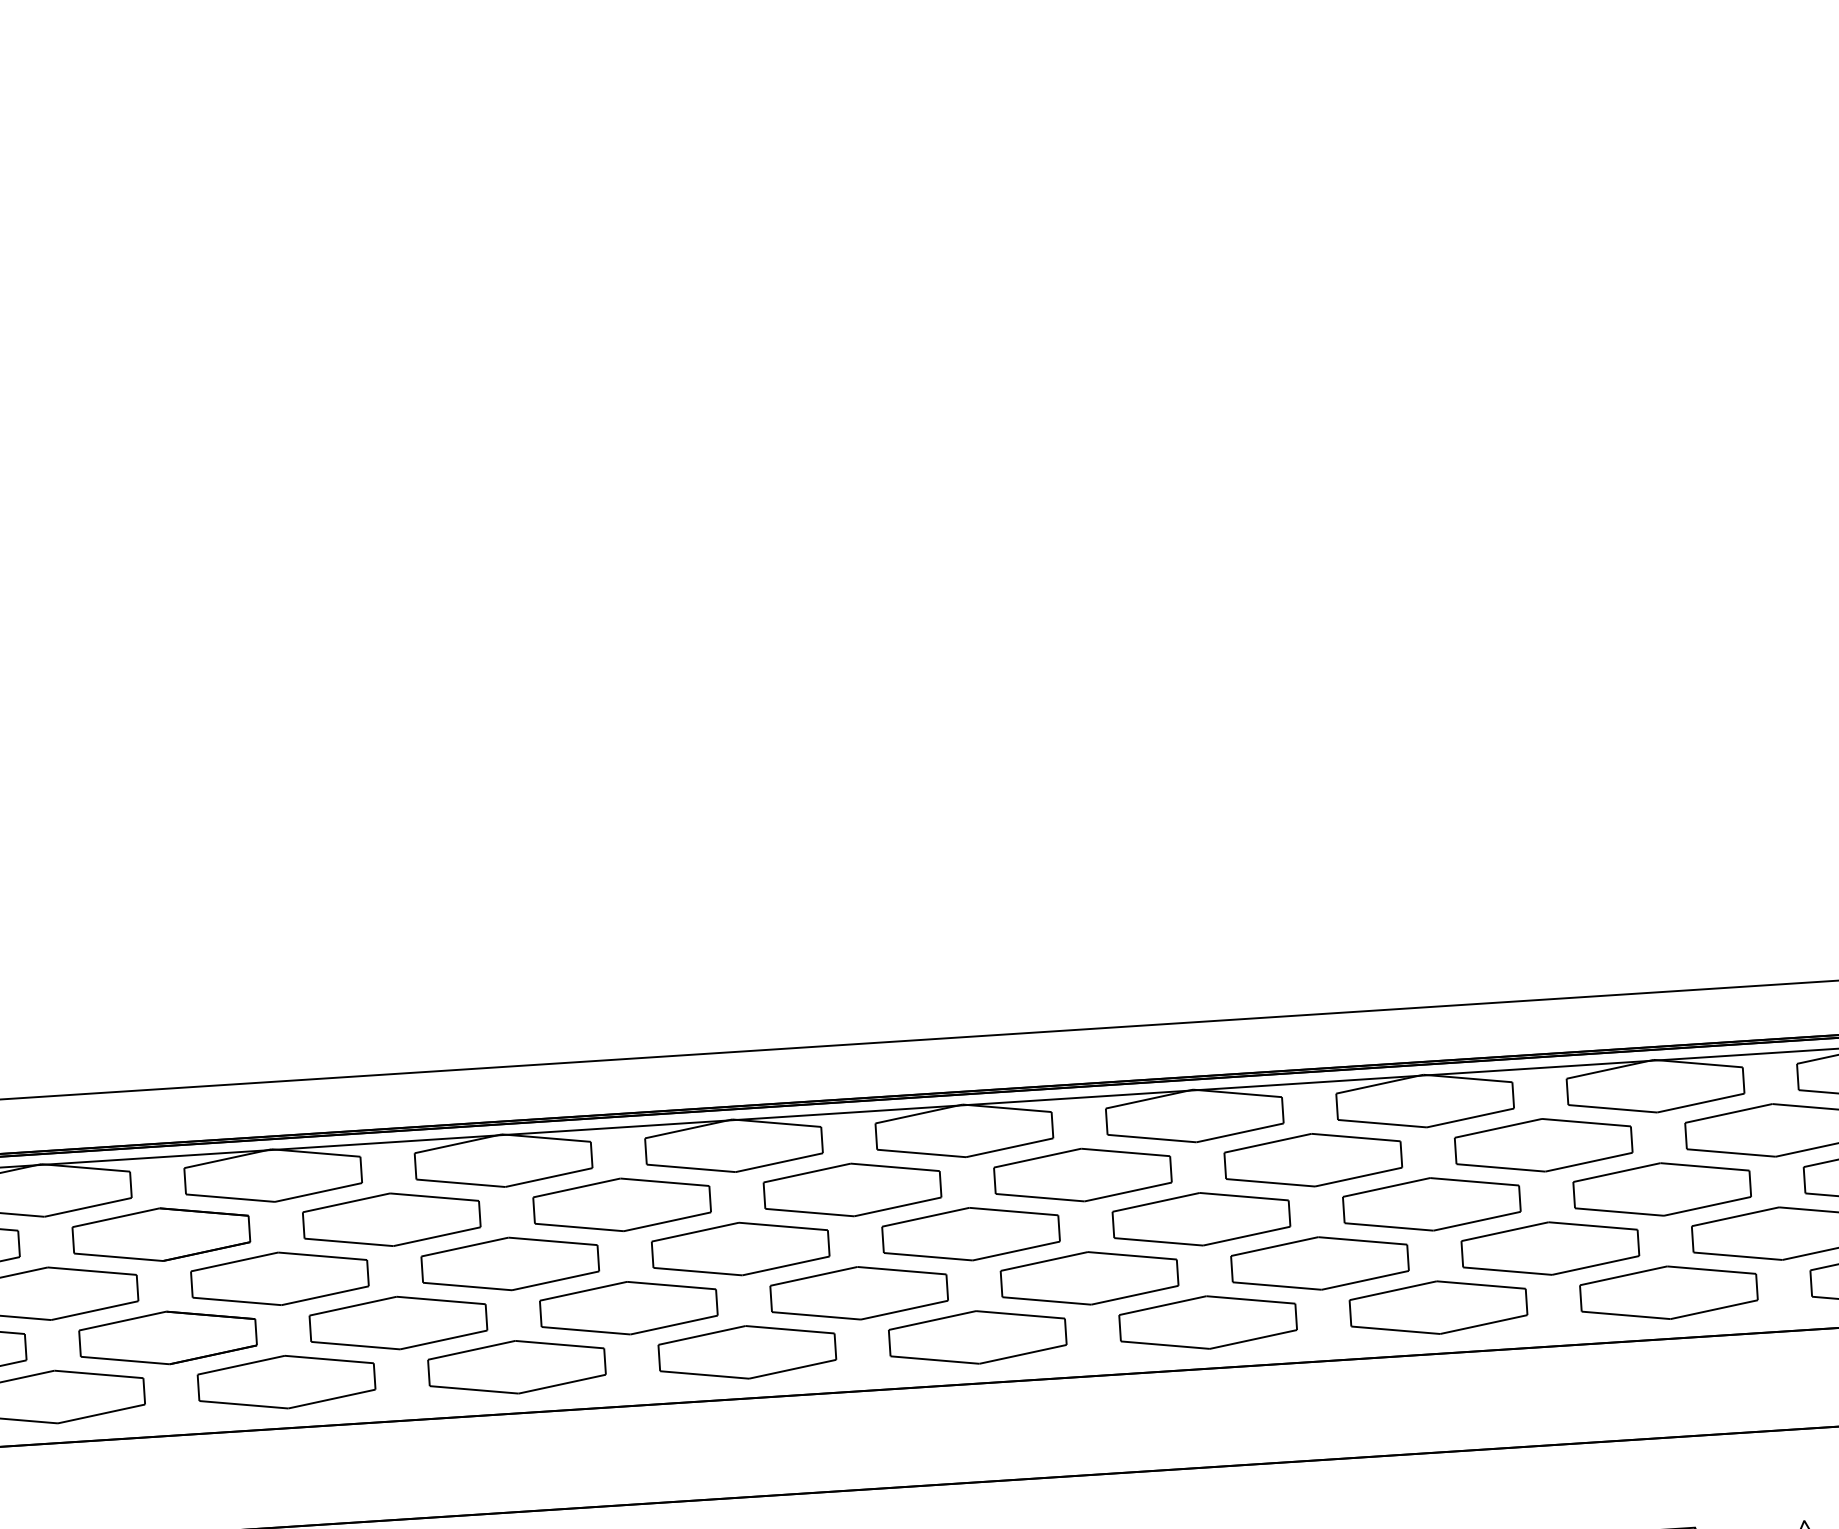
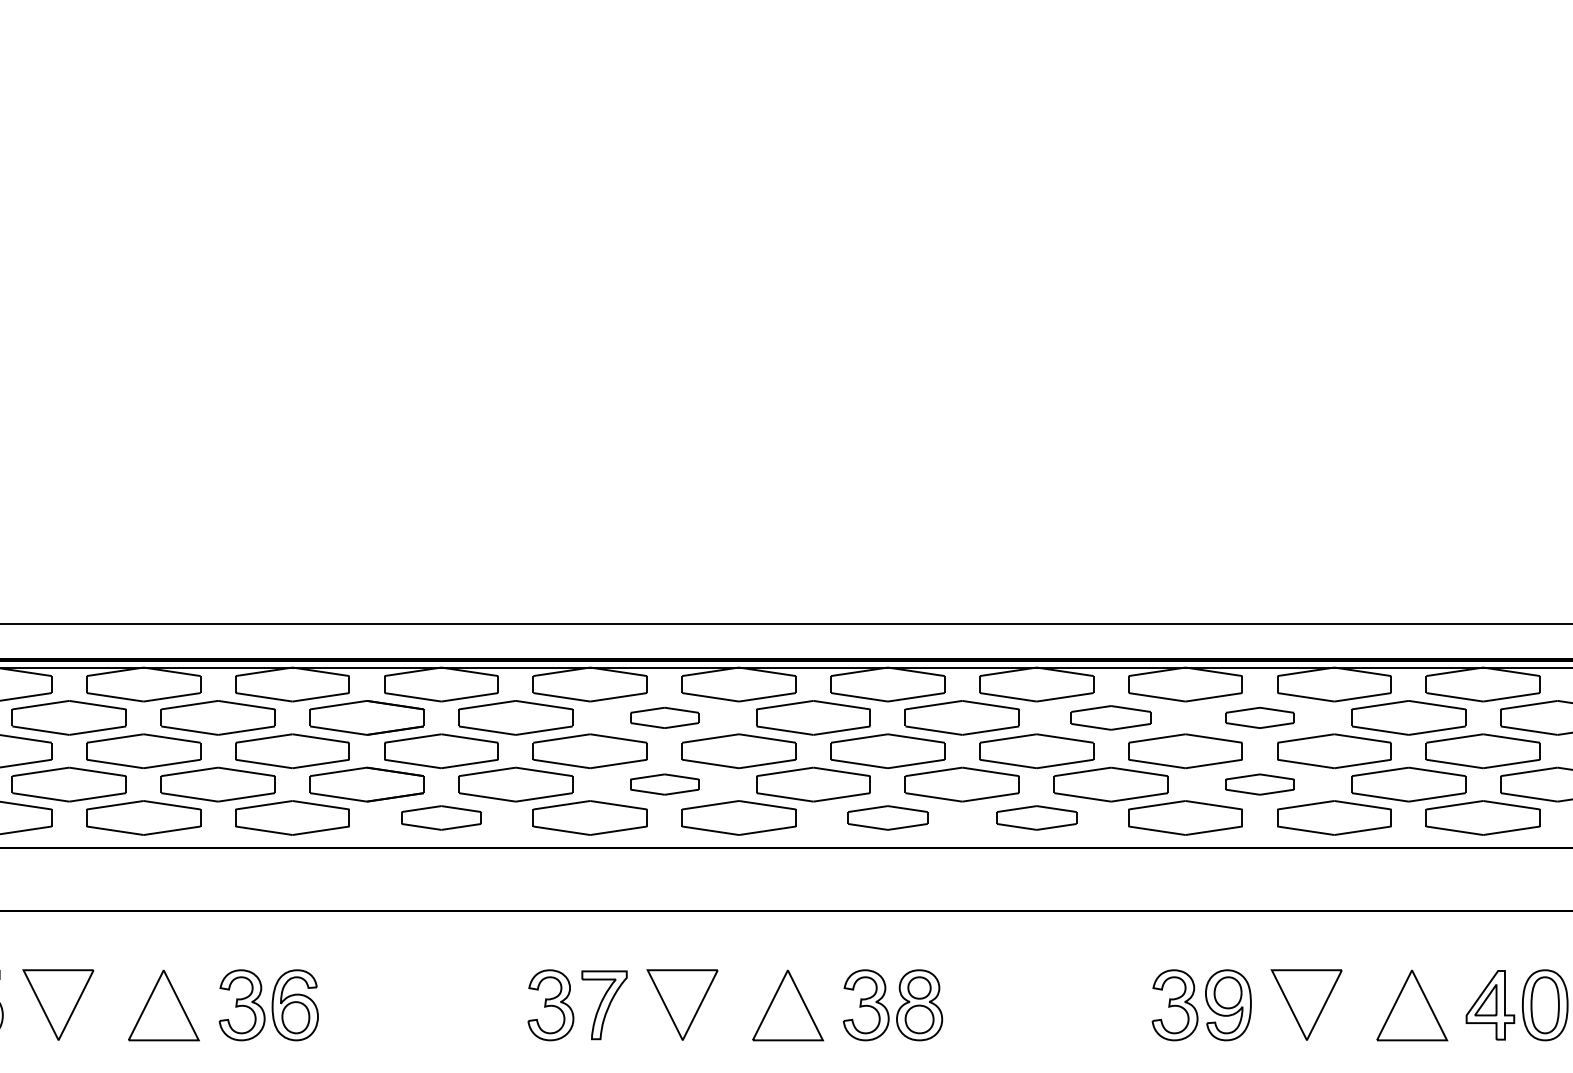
part: (1542, 1144) -> (1259, 717), size x0.6
part: (1312, 1159) -> (1110, 717), size x0.7
part: (621, 1204) -> (664, 717), size x0.6
part: (1549, 1248) -> (1259, 784), size x0.6
part: (628, 1307) -> (664, 784), size x0.6
part: (1207, 1321) -> (1036, 817), size x0.7
part: (977, 1336) -> (887, 817), size x0.7
part: (286, 1381) -> (441, 817), size x0.7

